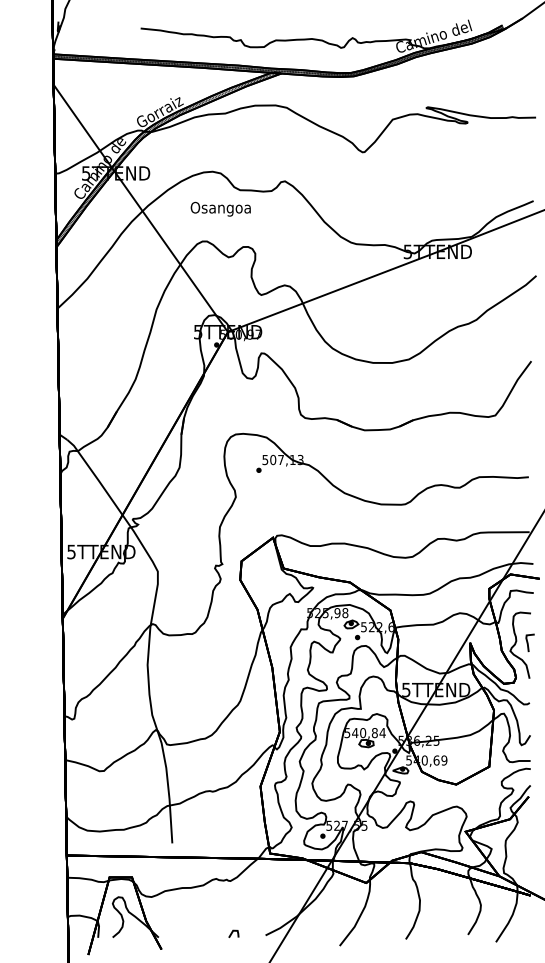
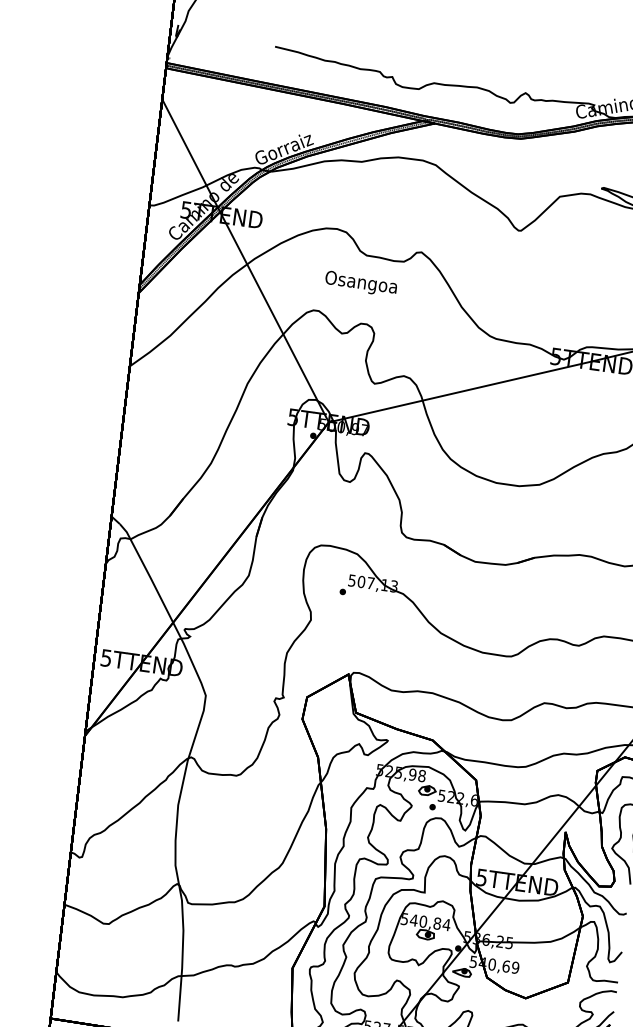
text: (220, 208) -> (360, 282), moved

